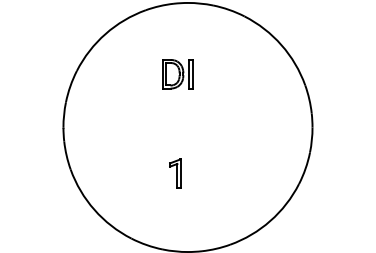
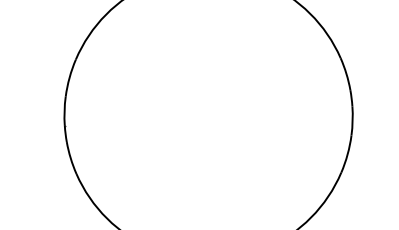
part: (177, 74) -> (192, 55), removed
part: (175, 173) -> (197, 170), removed

